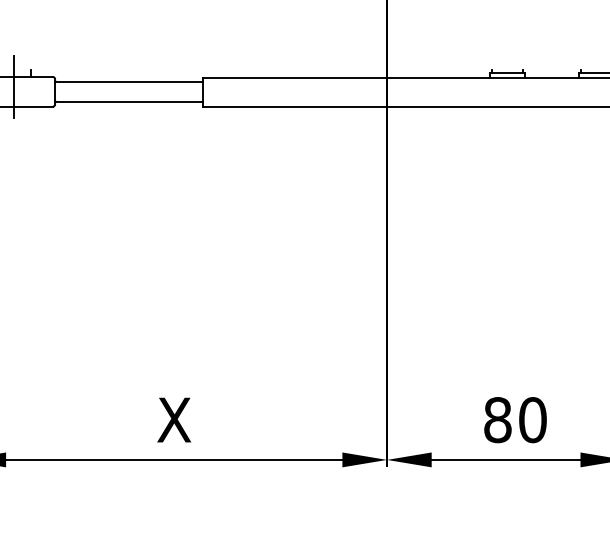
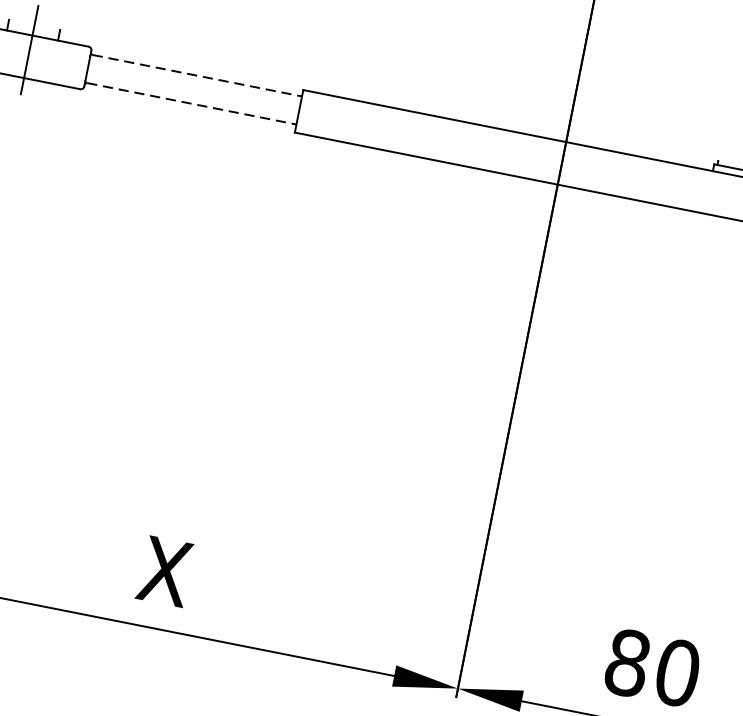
line: (130, 82) -> (198, 76), solid -> dashed
line: (130, 101) -> (192, 103), solid -> dashed

